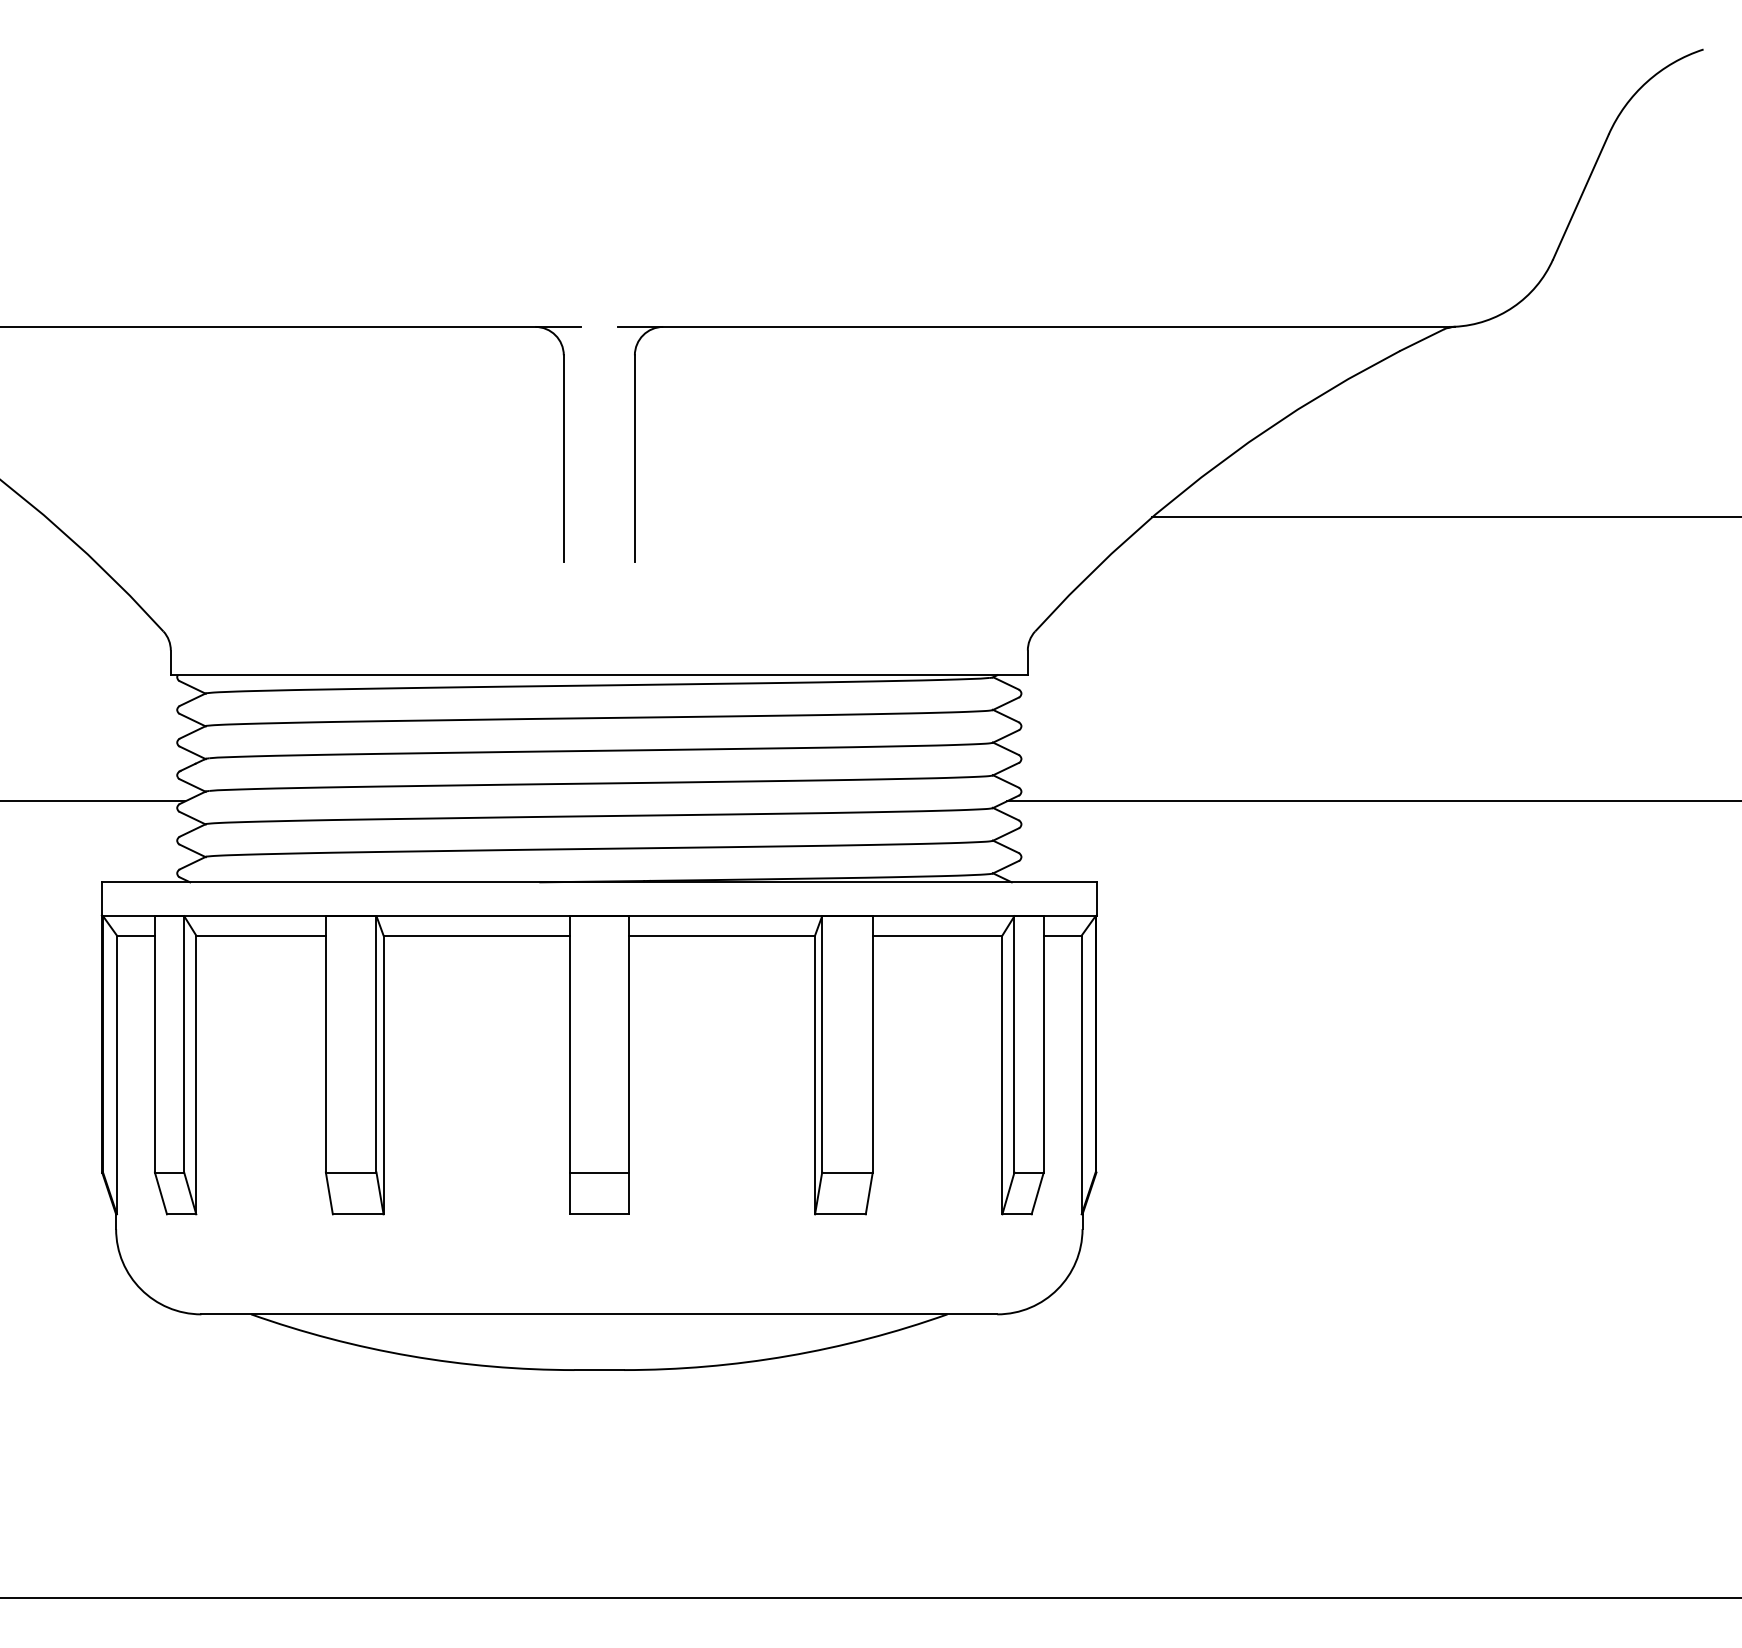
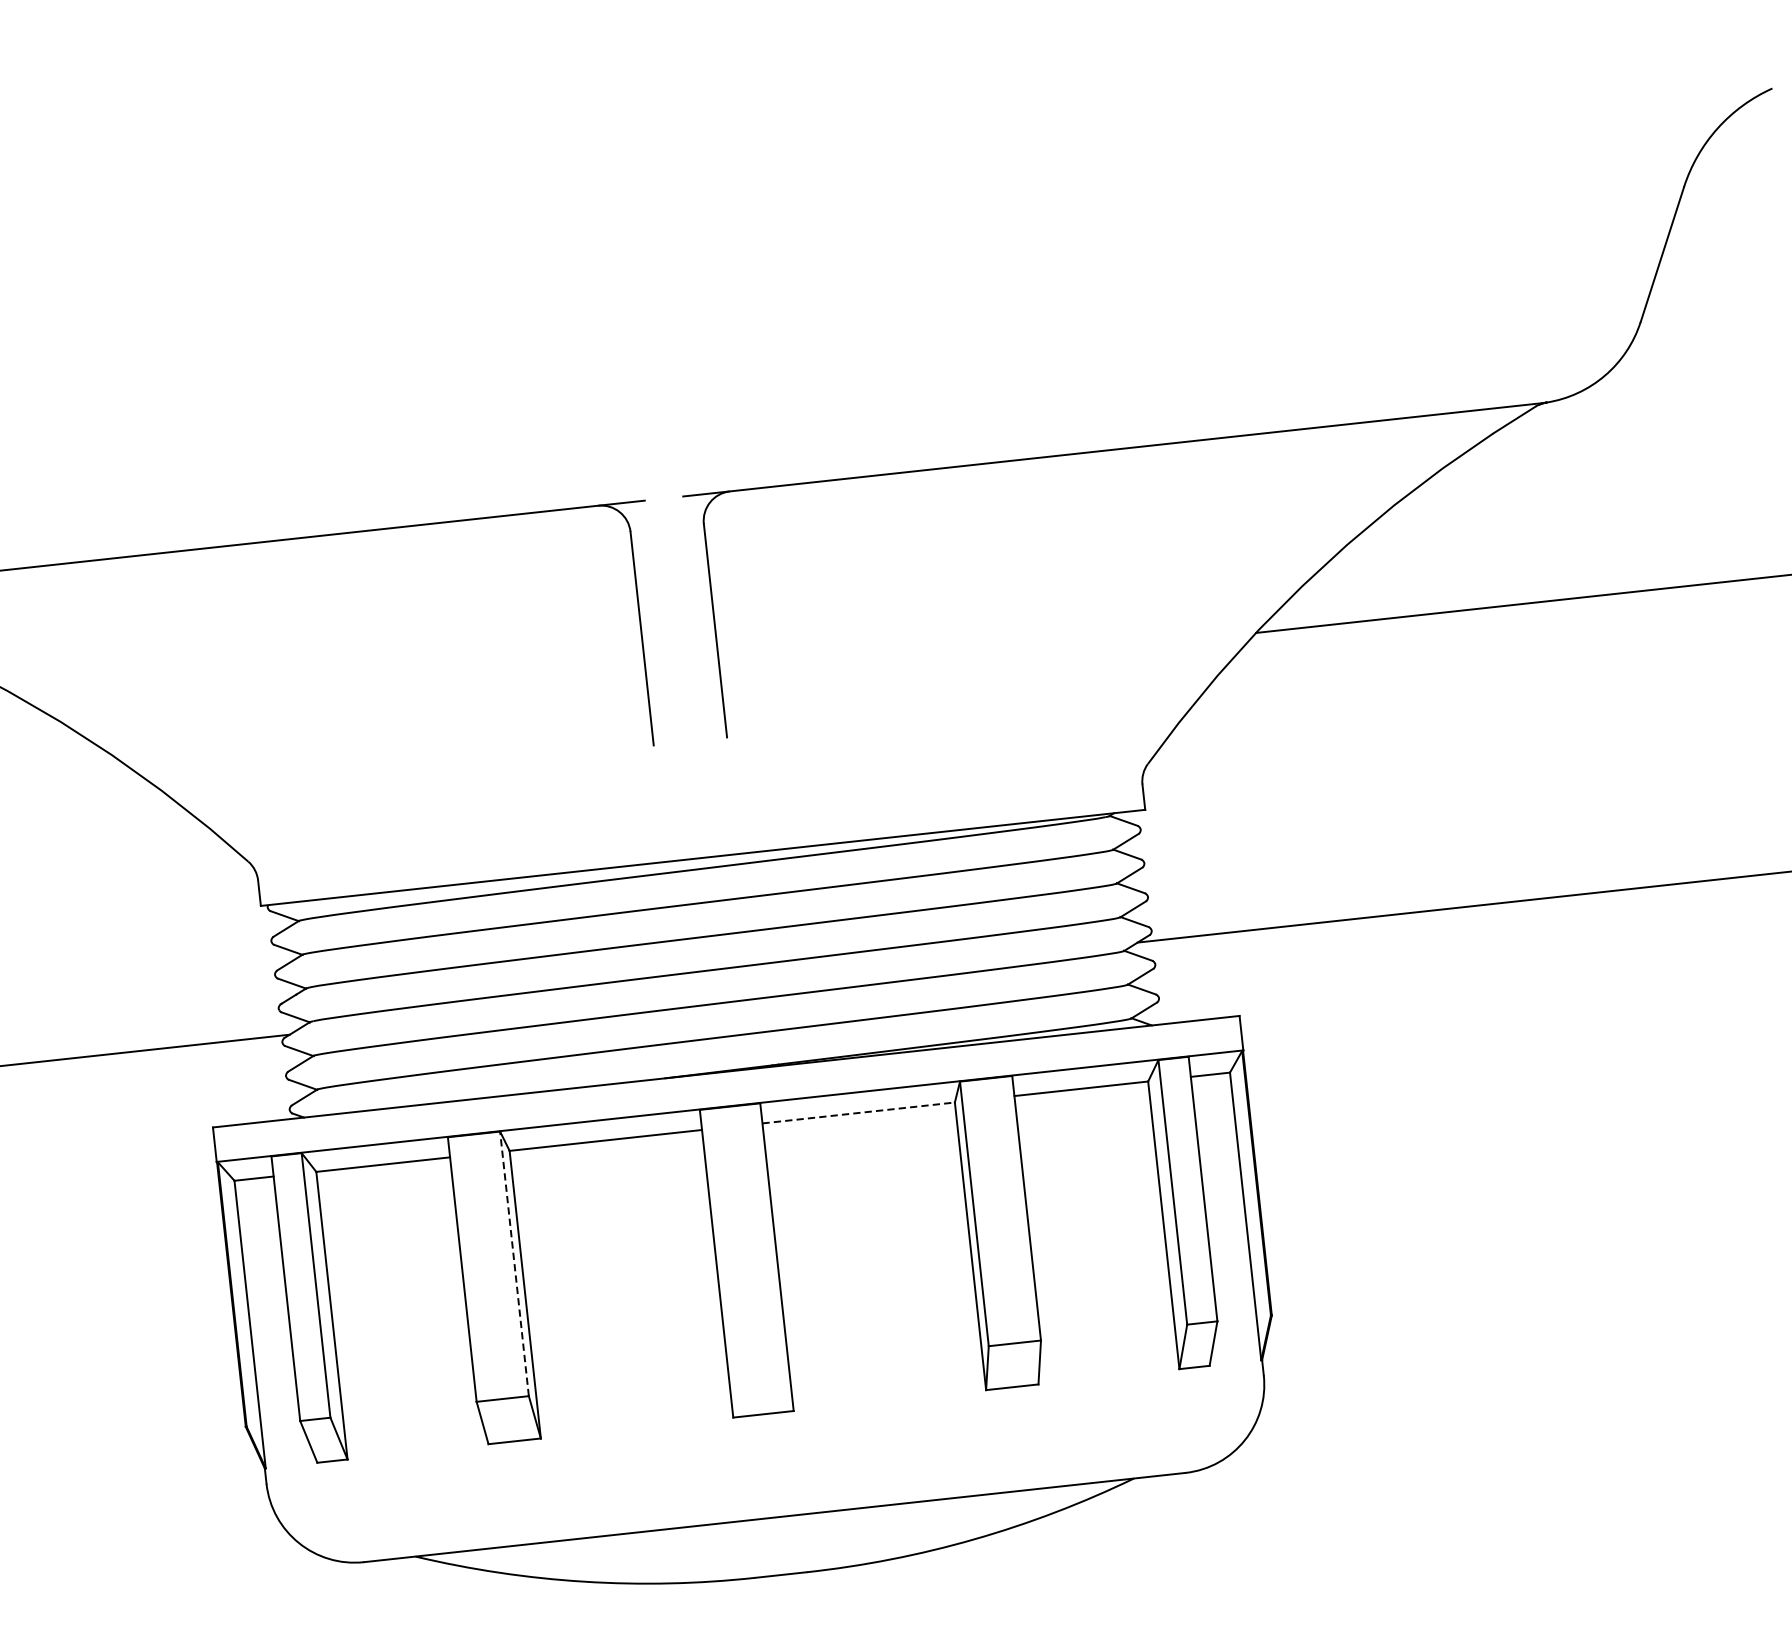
line: (722, 935) -> (859, 1112), solid -> dashed
line: (376, 1043) -> (514, 1263), solid -> dashed
line: (599, 1172) -> (758, 1371), removed

